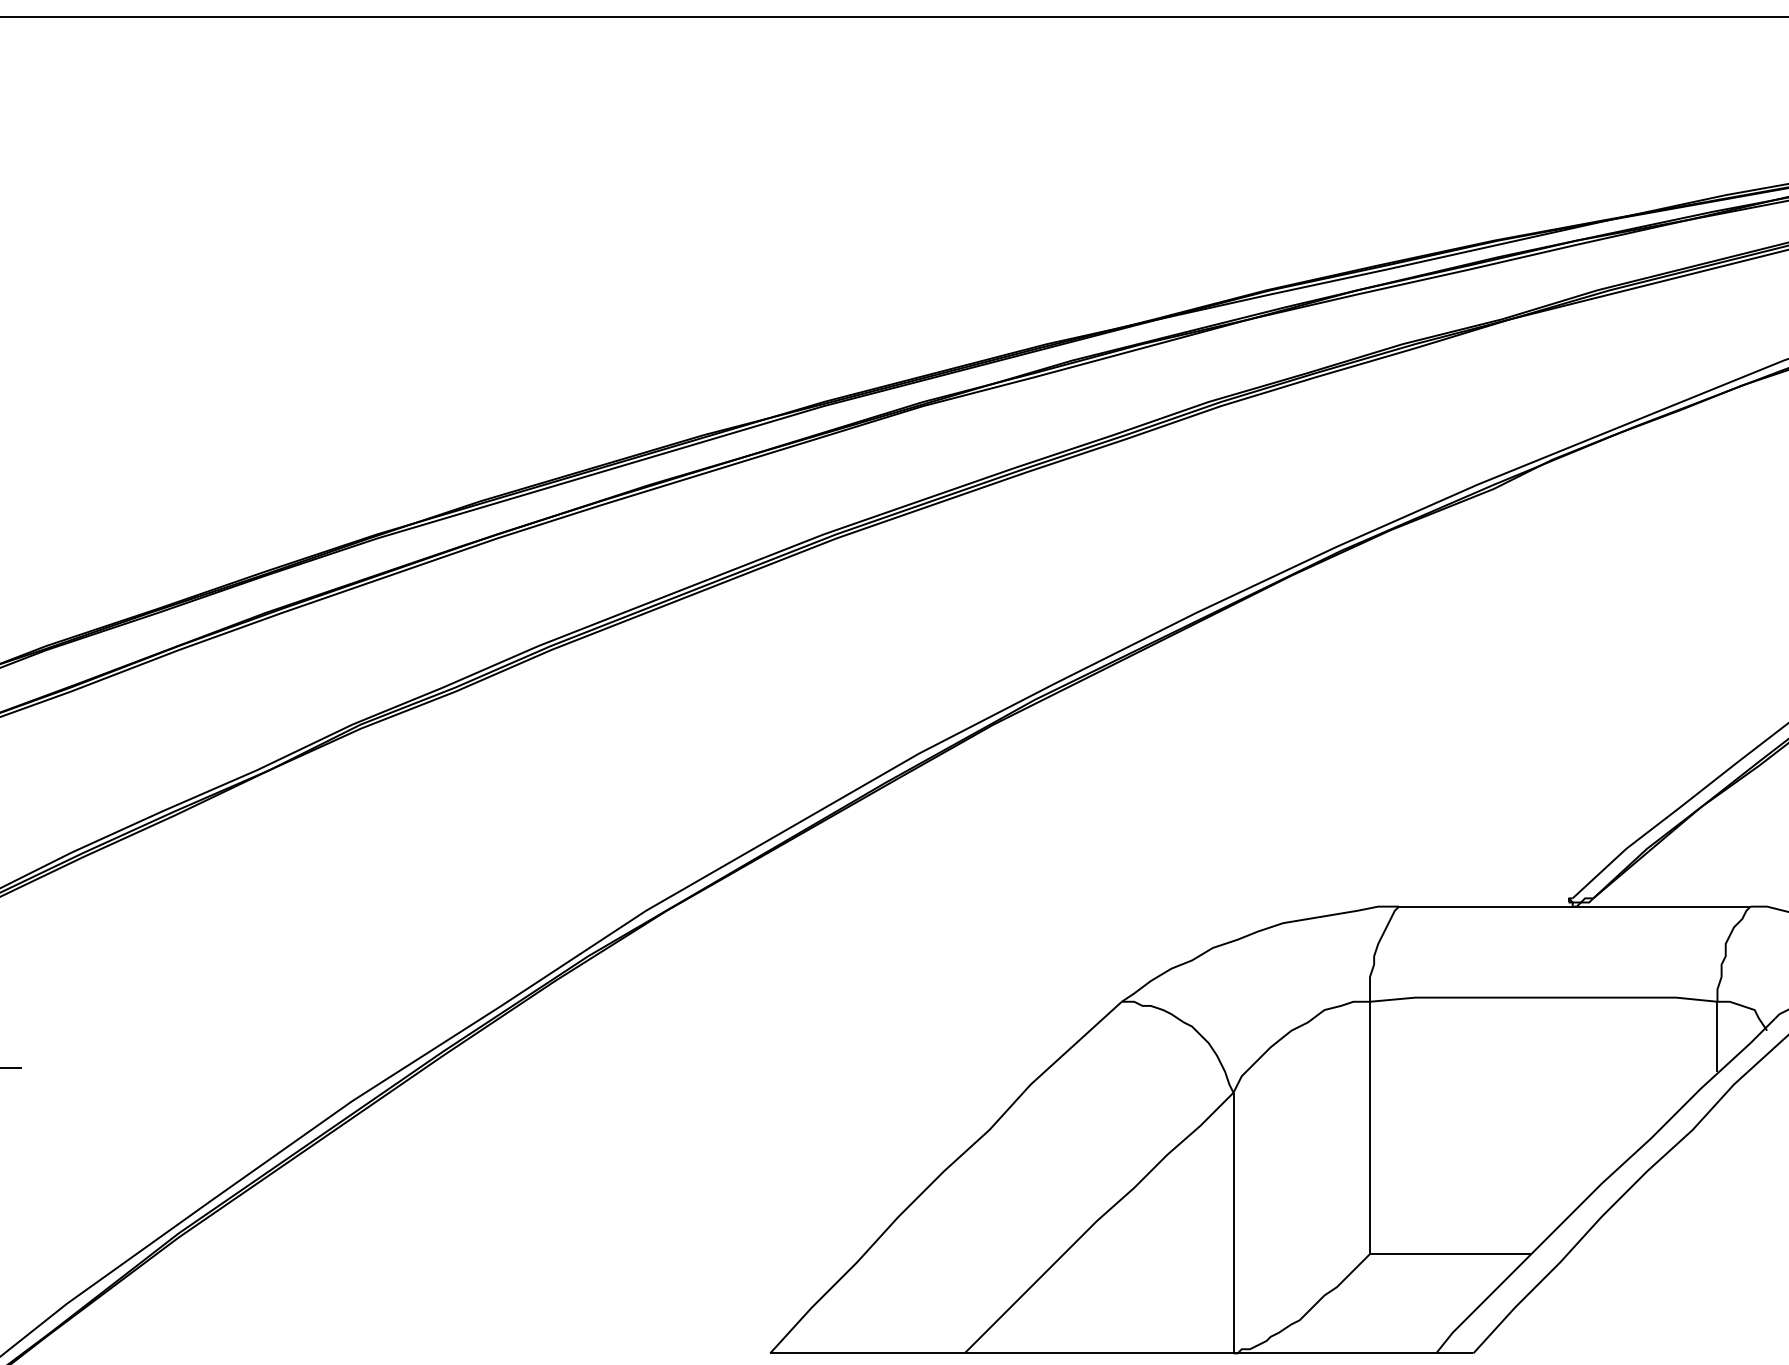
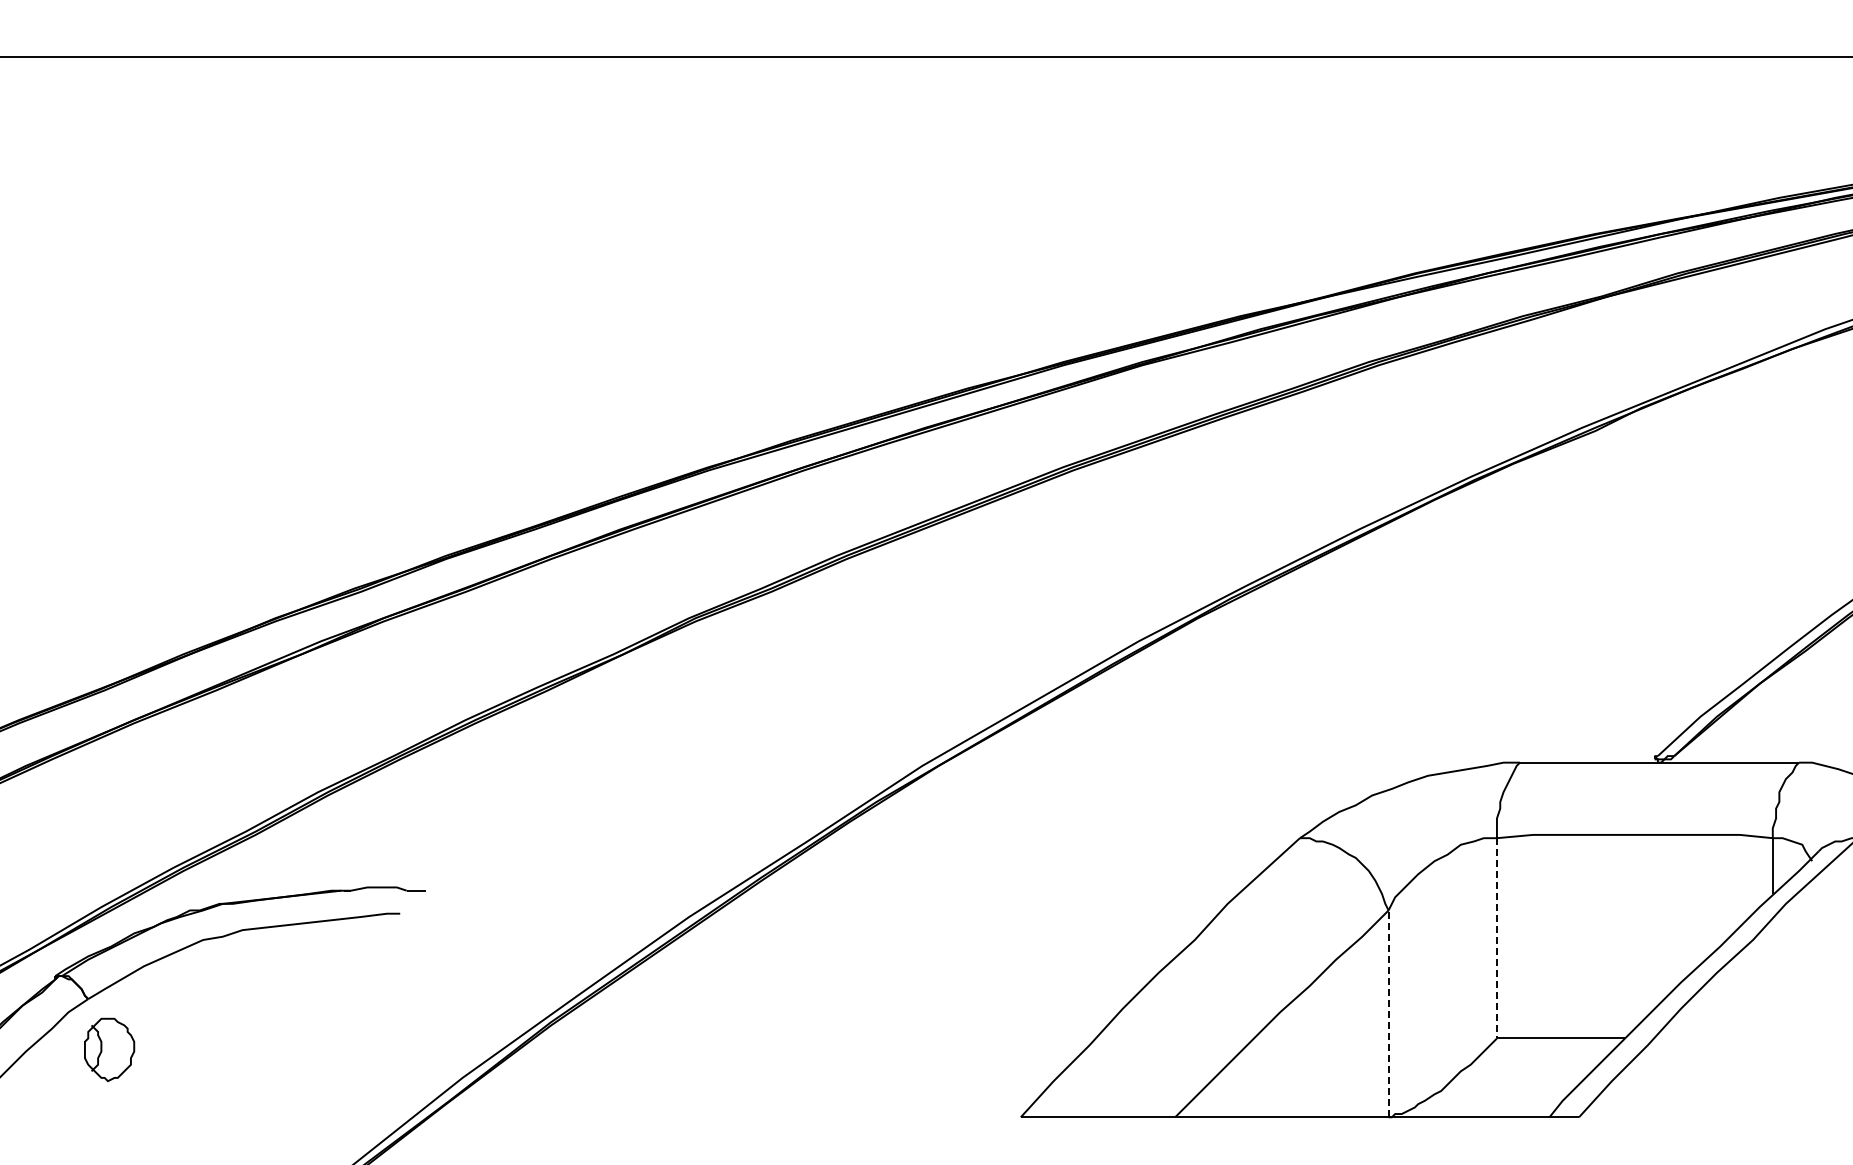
line: (1369, 1128) -> (1496, 938), solid -> dashed
line: (1233, 1222) -> (1388, 1013), solid -> dashed

